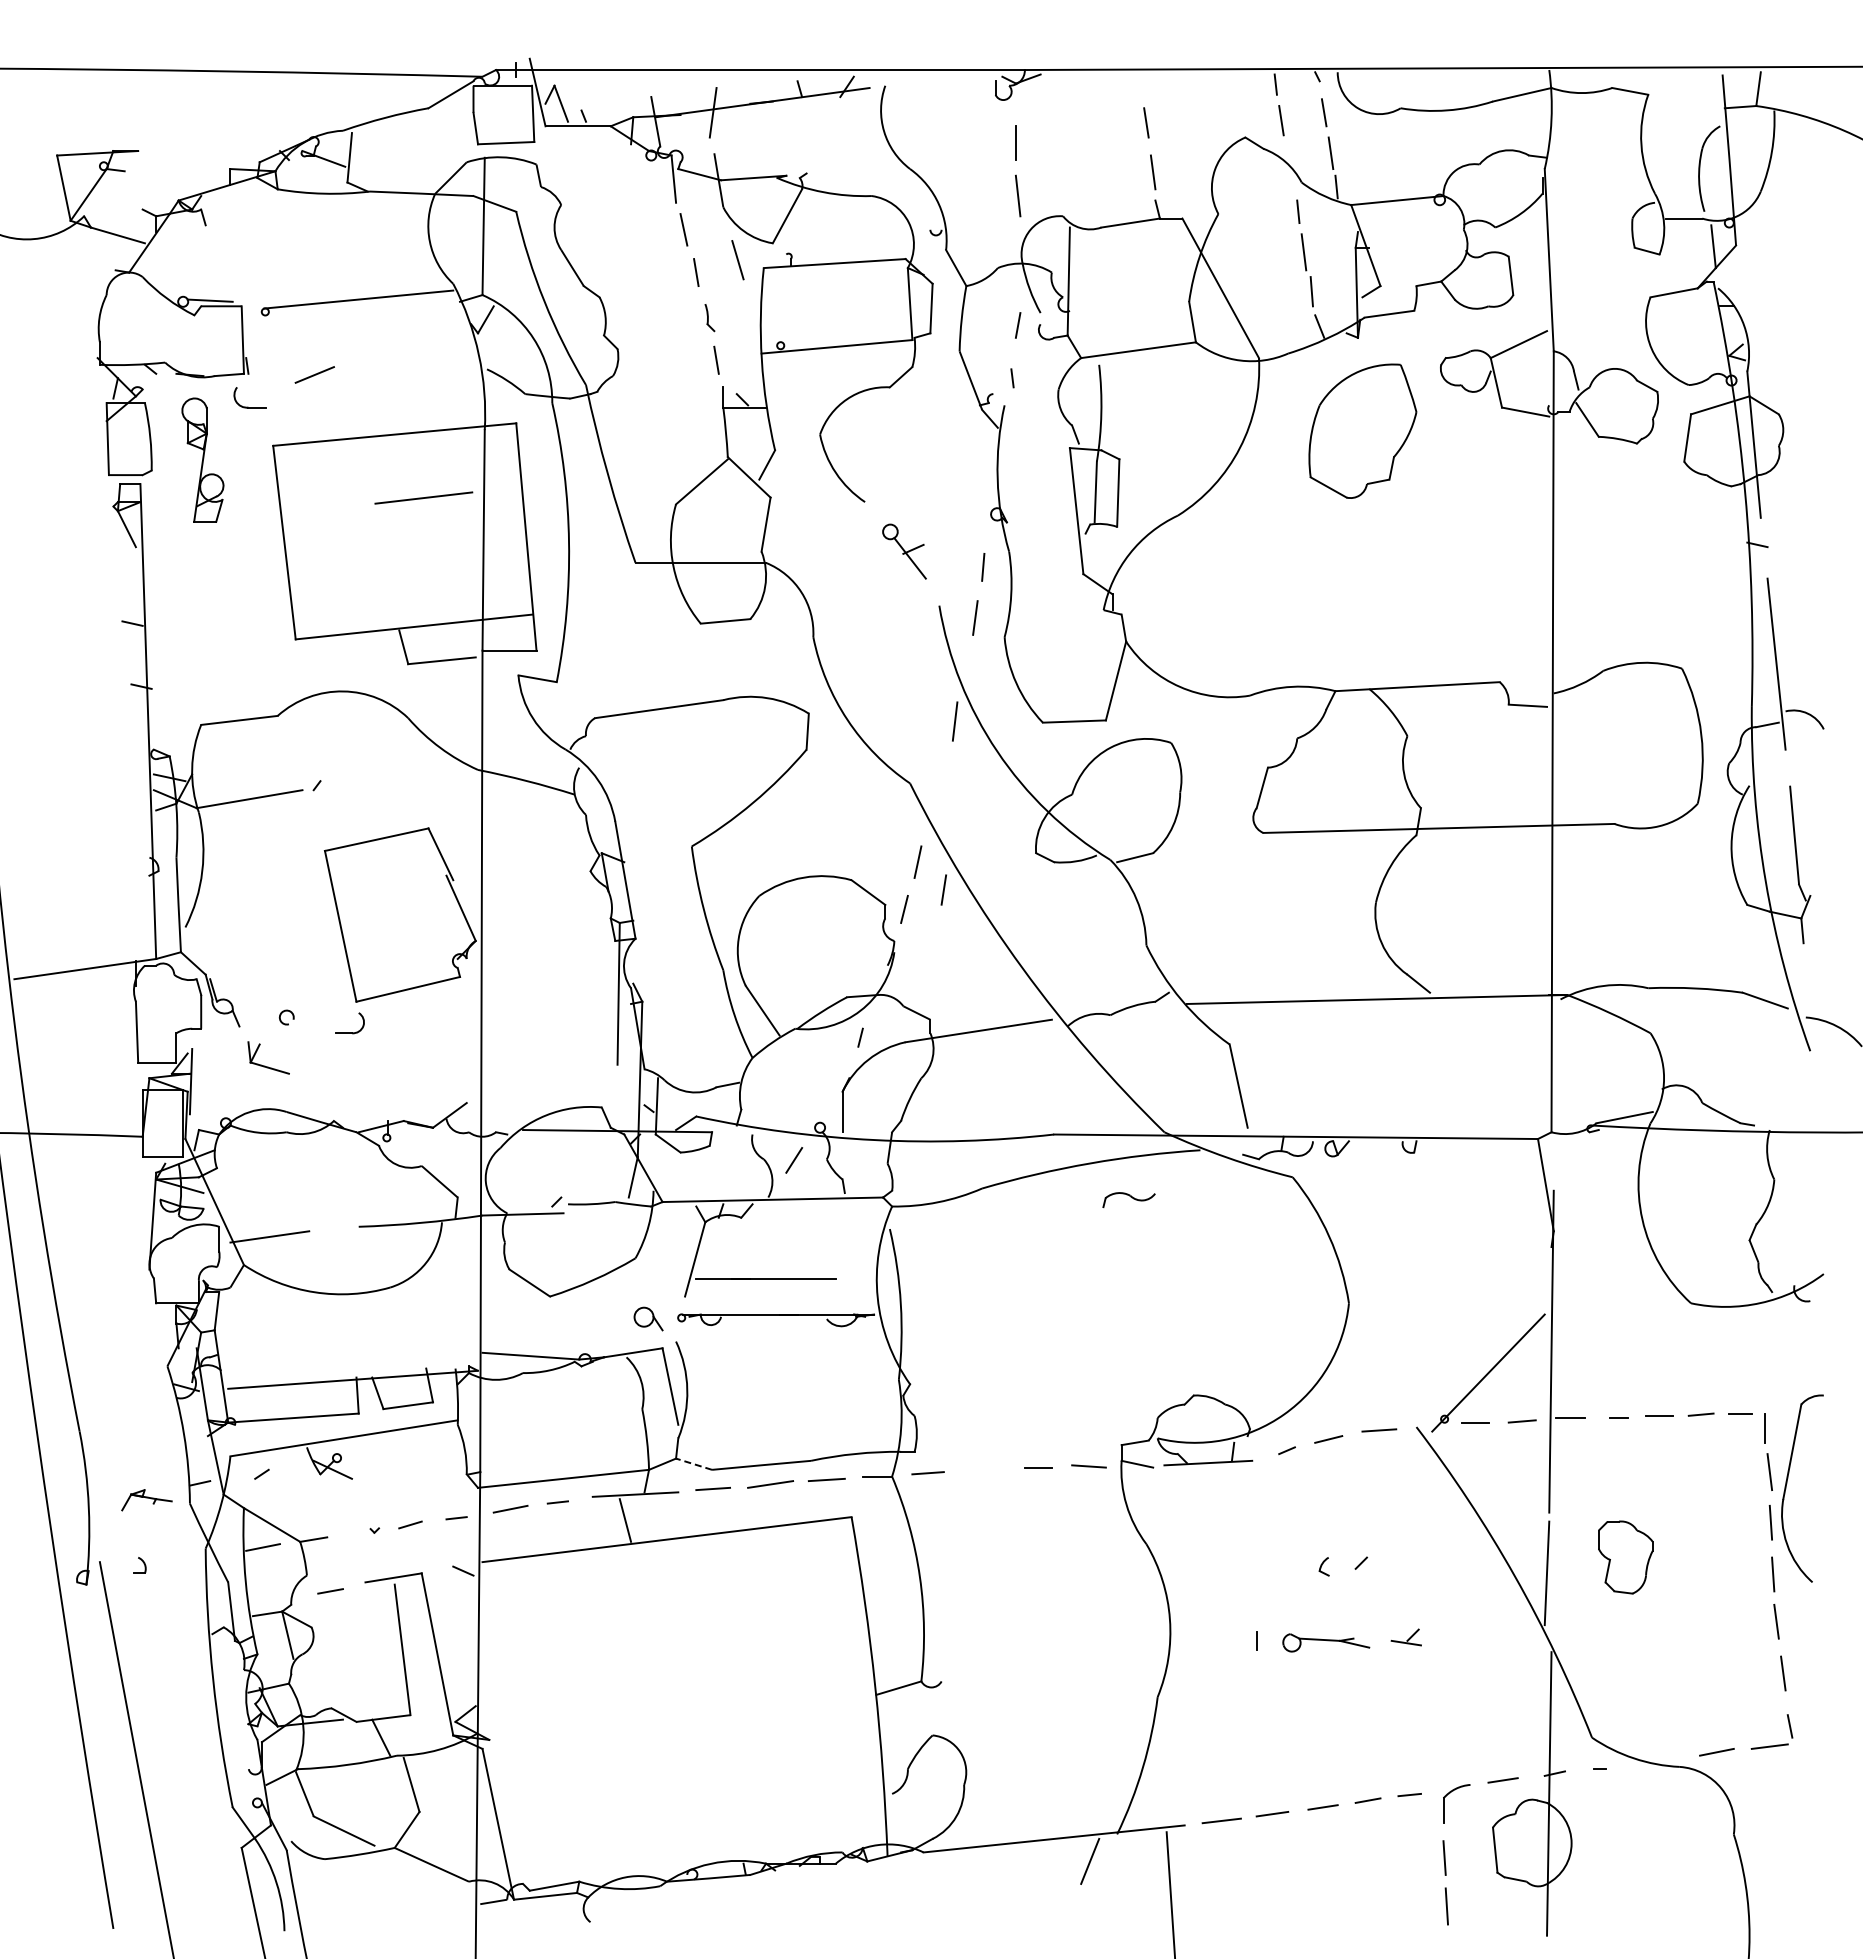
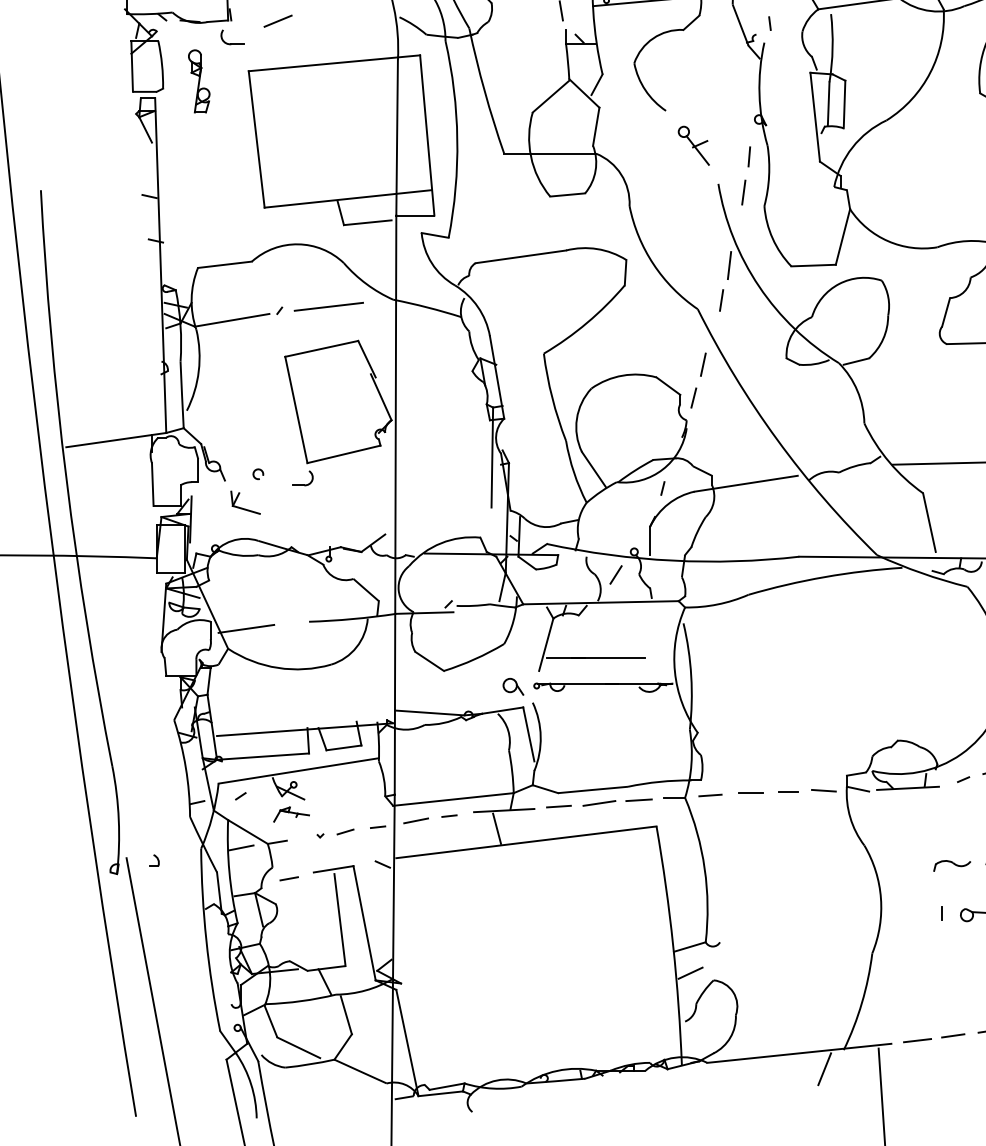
part: (202, 460) -> (198, 81), size x0.71
line: (423, 497) -> (328, 306), moved
line: (943, 889) -> (721, 300), moved
part: (1128, 1200) -> (951, 866), moved
line: (694, 1464) -> (545, 789), dashed -> solid
line: (985, 1469) -> (750, 792), added
part: (146, 1500) -> (291, 814), moved
line: (899, 1725) -> (690, 973), added

